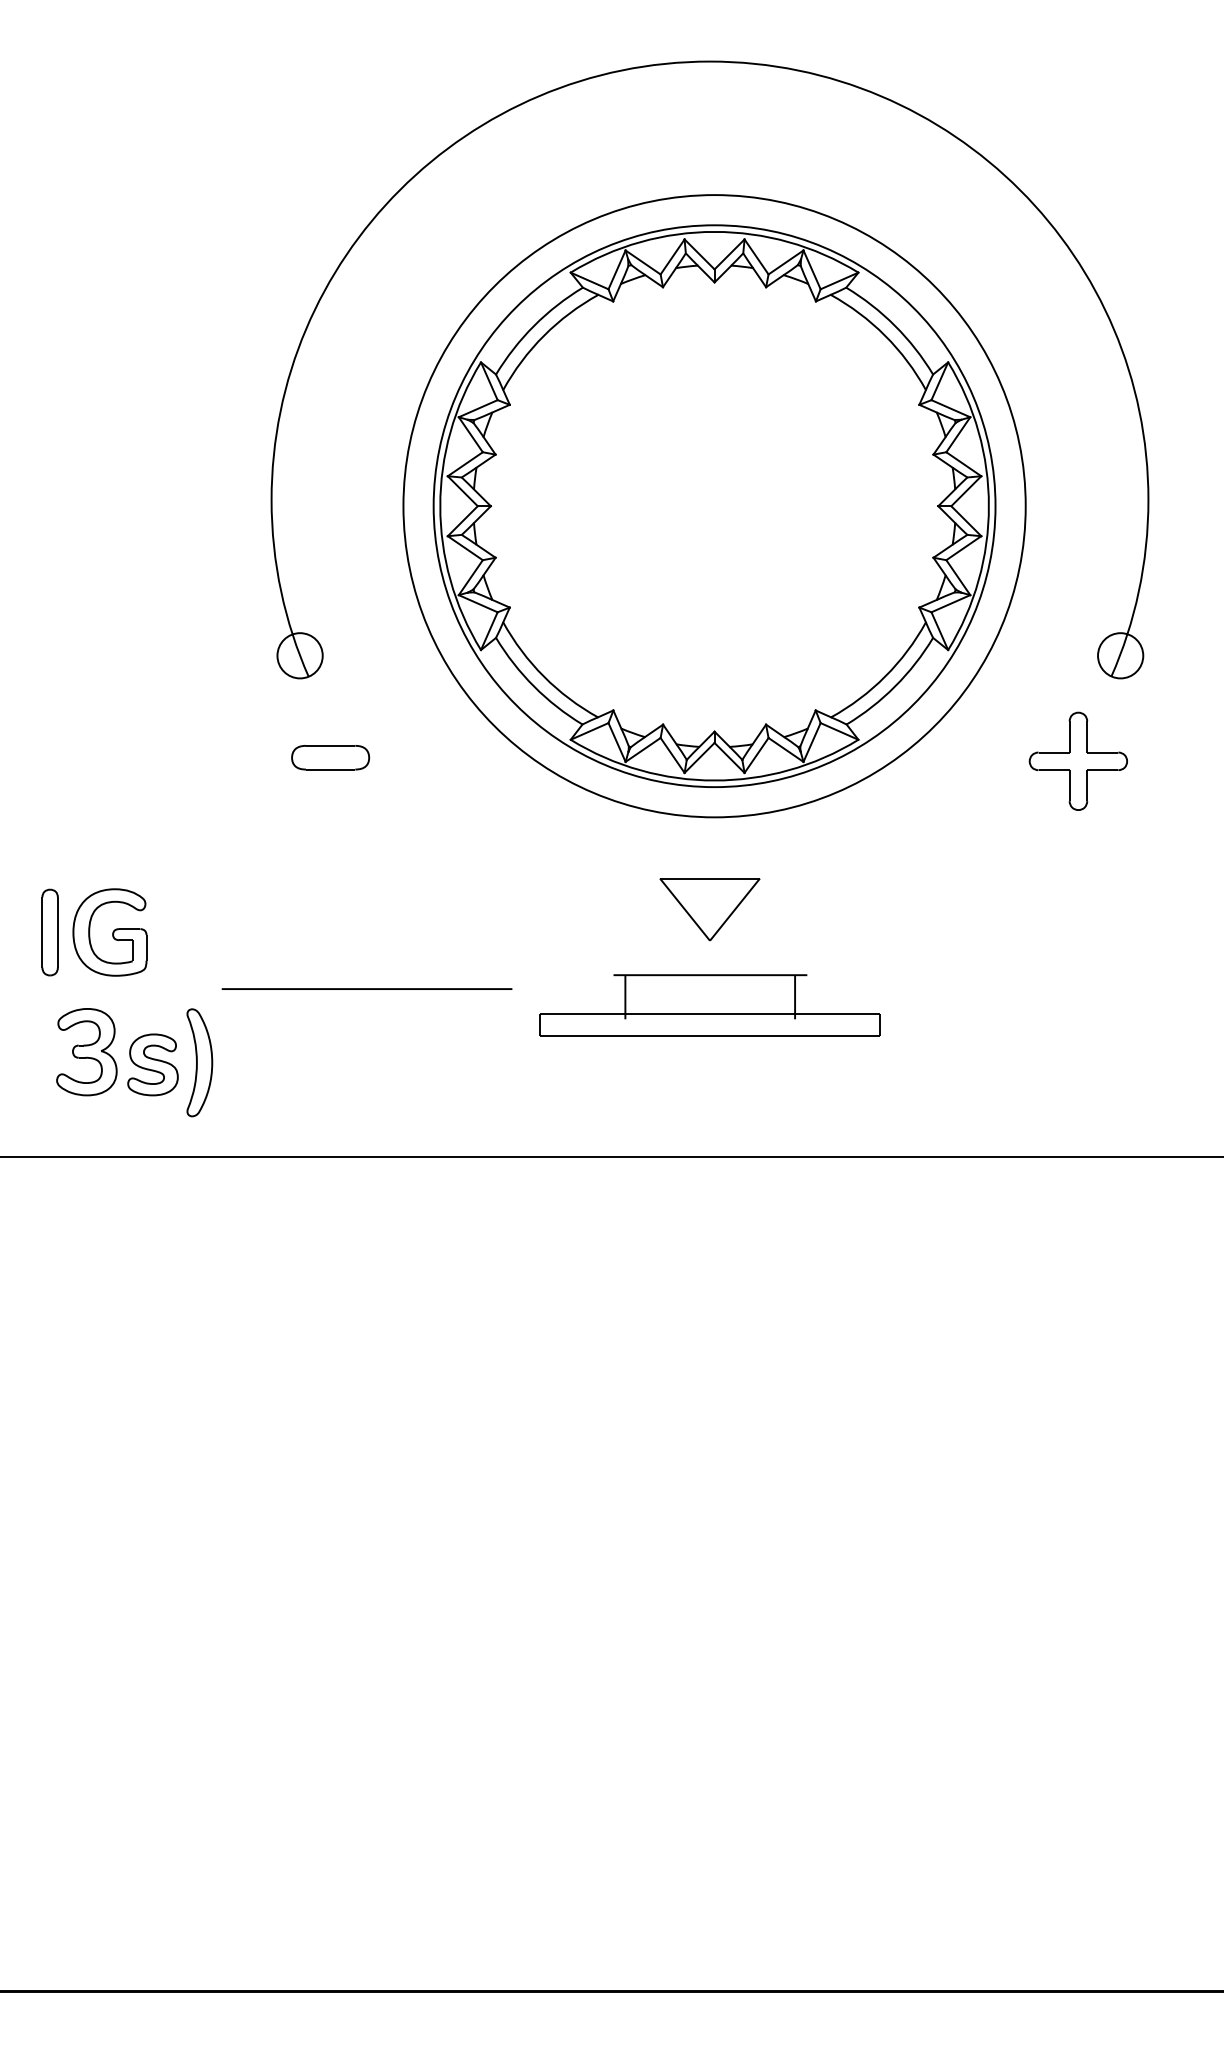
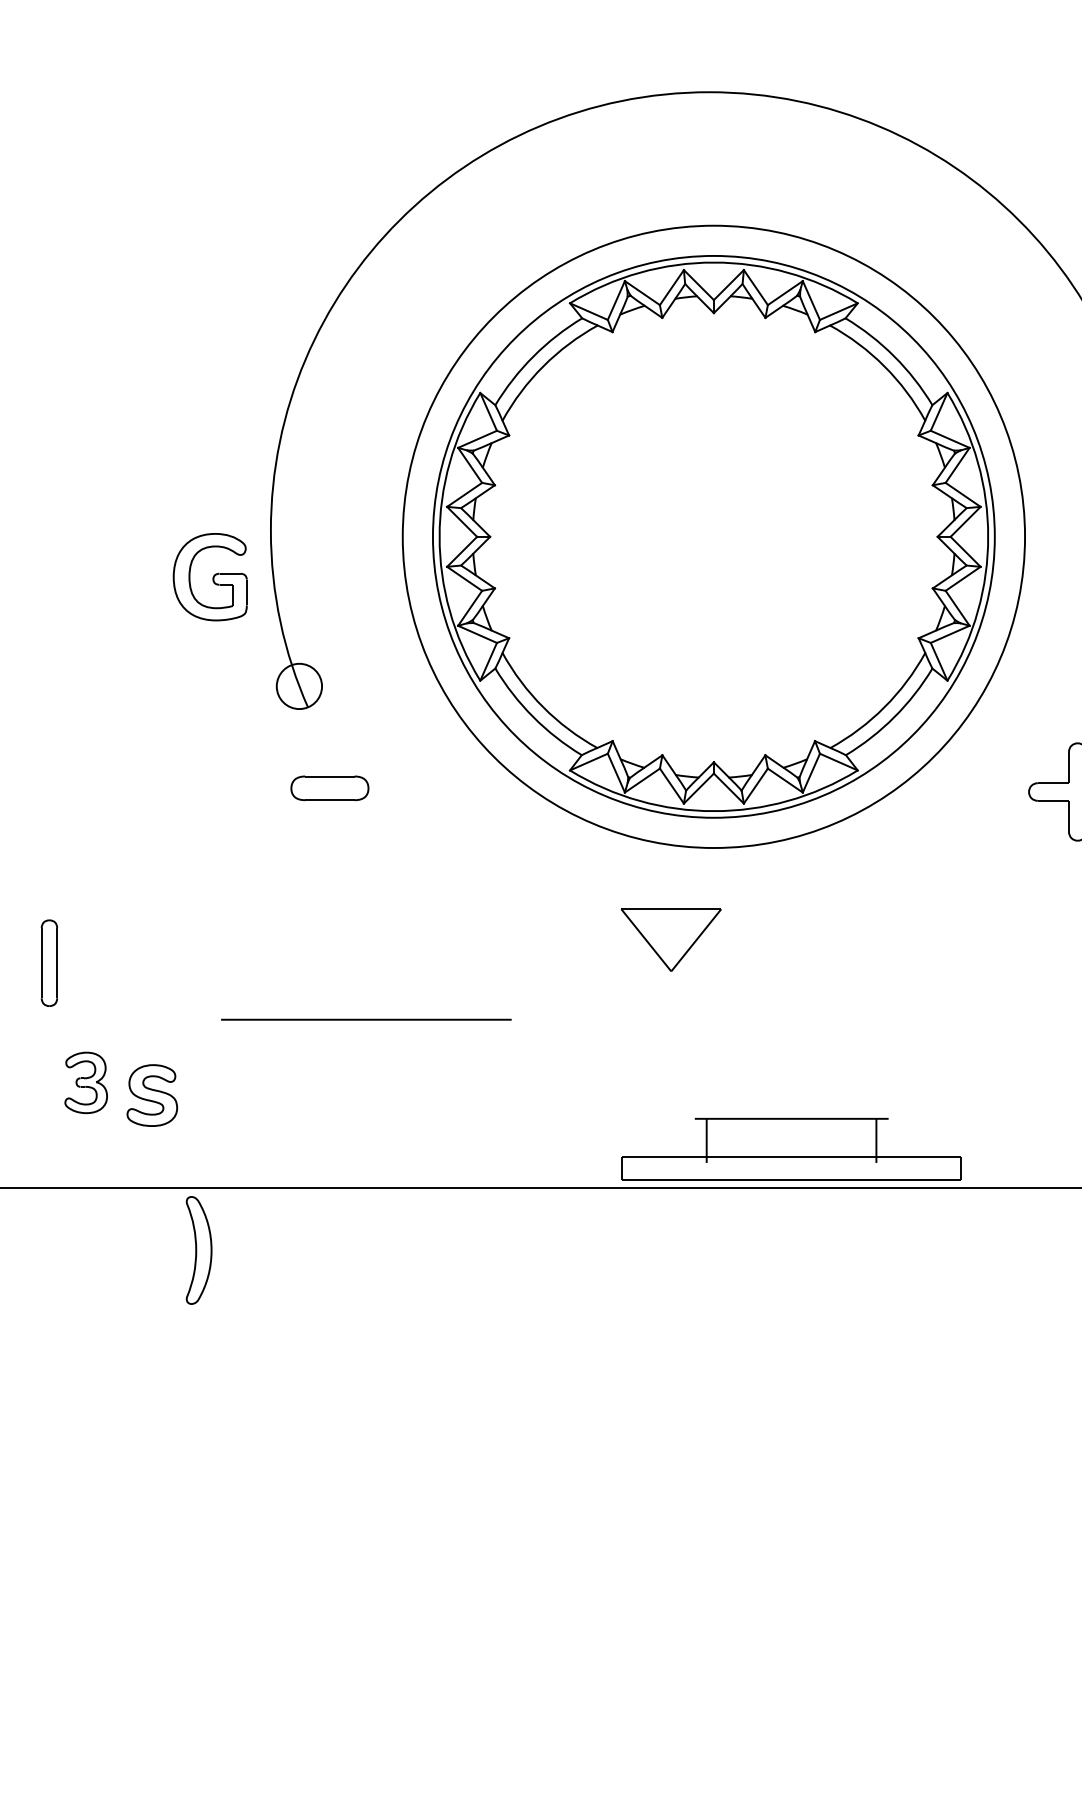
part: (709, 909) -> (670, 940), moved
part: (109, 932) -> (209, 577), moved
part: (709, 1005) -> (790, 1149), moved
part: (86, 1052) -> (85, 1083), size x0.7
part: (199, 1062) -> (198, 1250), moved

